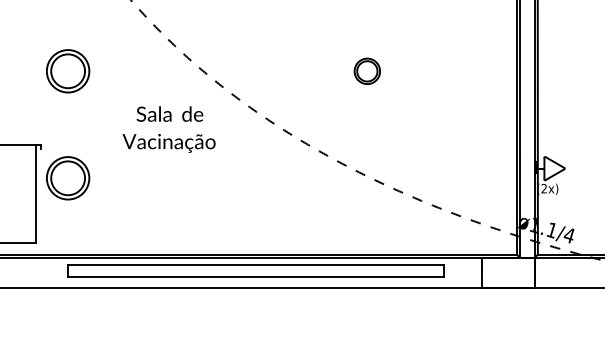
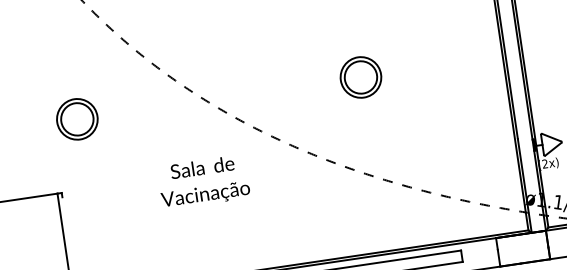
part: (367, 71) -> (361, 77), size x1.67
text: (168, 129) -> (203, 182), moved
part: (68, 178) -> (92, 220), removed

